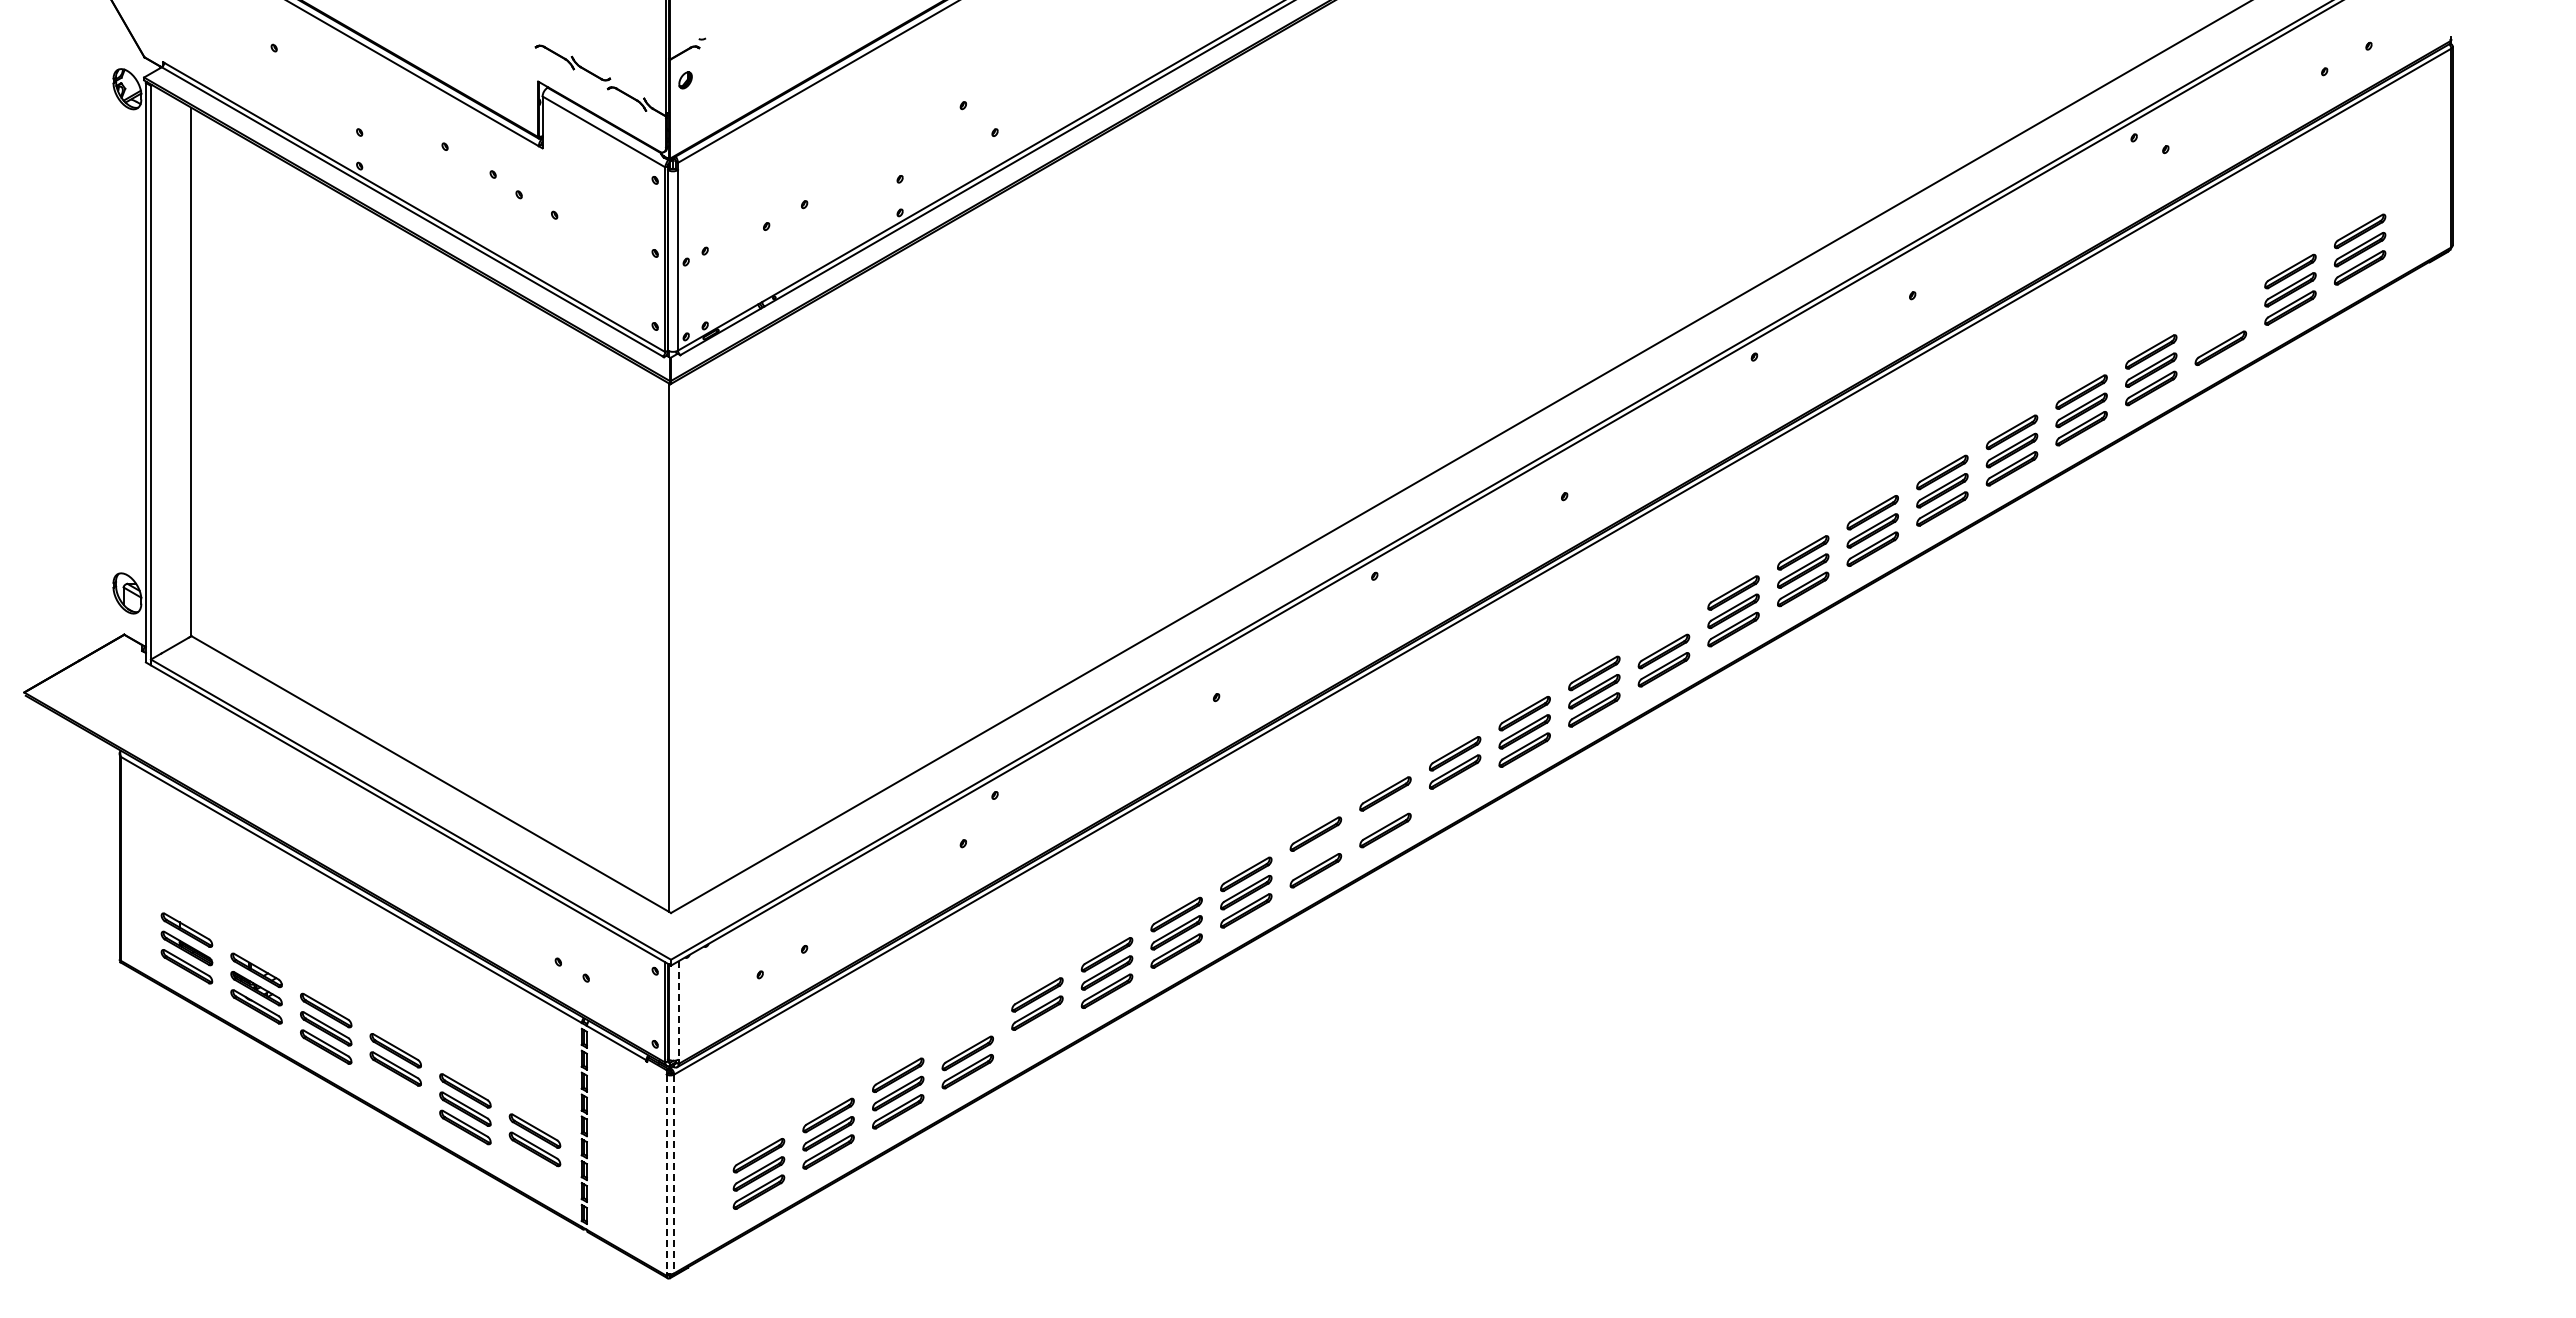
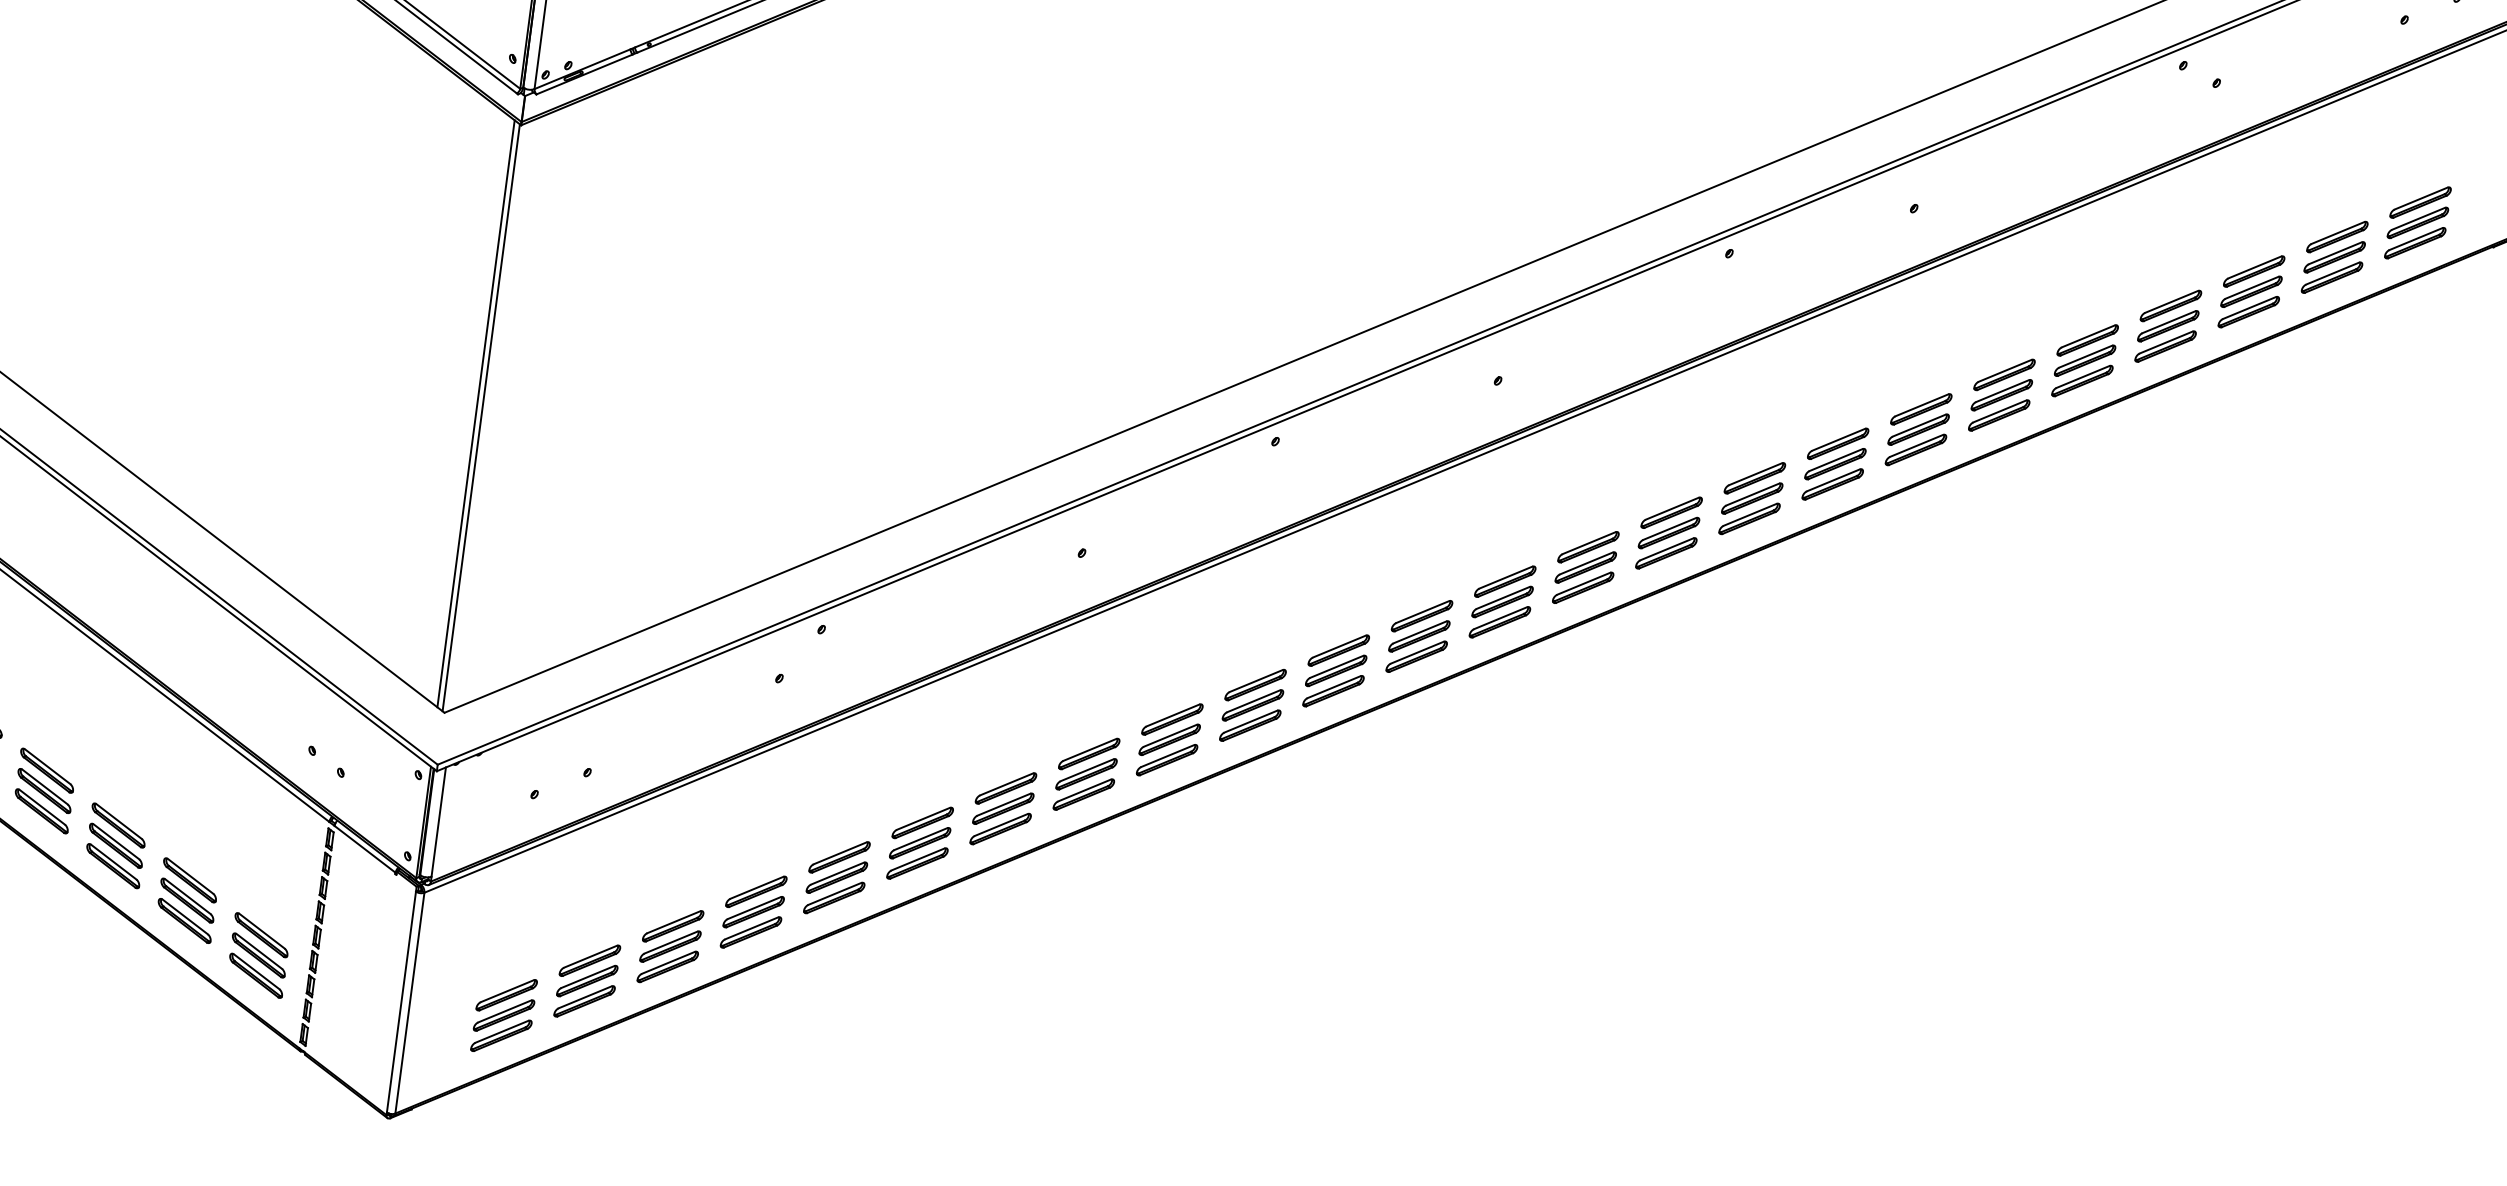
part: (2220, 320) -> (2252, 281), added
part: (1663, 632) -> (1588, 546), added
line: (664, 644) -> (476, 413), added
part: (1455, 790) -> (1333, 691), added
part: (1385, 811) -> (1253, 704), added
part: (1315, 852) -> (1169, 739), added
line: (678, 1010) -> (438, 822), dashed -> solid
part: (1037, 1031) -> (834, 898), added
part: (967, 1034) -> (756, 891), added
part: (395, 1086) -> (113, 865), added
part: (534, 1167) -> (255, 975), added
line: (666, 1174) -> (401, 1002), dashed -> solid
line: (674, 1174) -> (410, 1003), dashed -> solid

